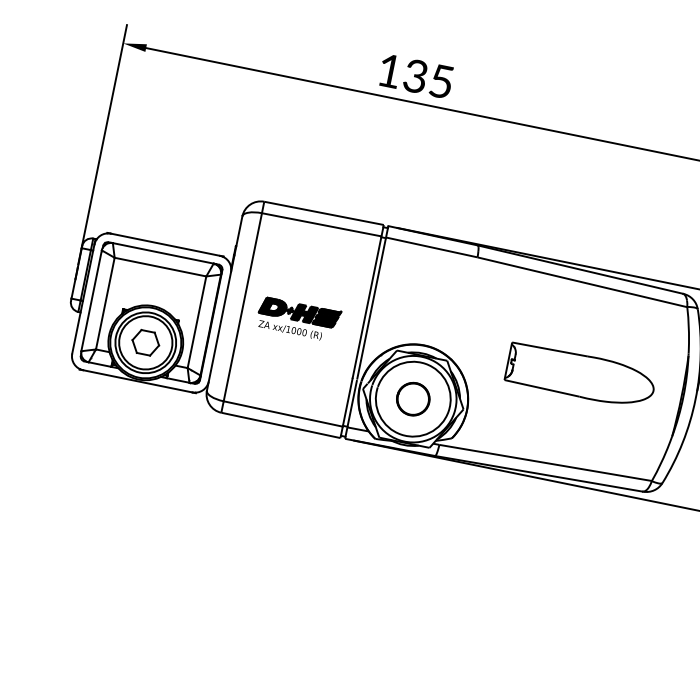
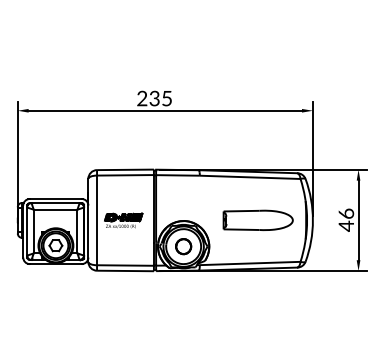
text: (390, 70) -> (142, 98), 135 -> 235

